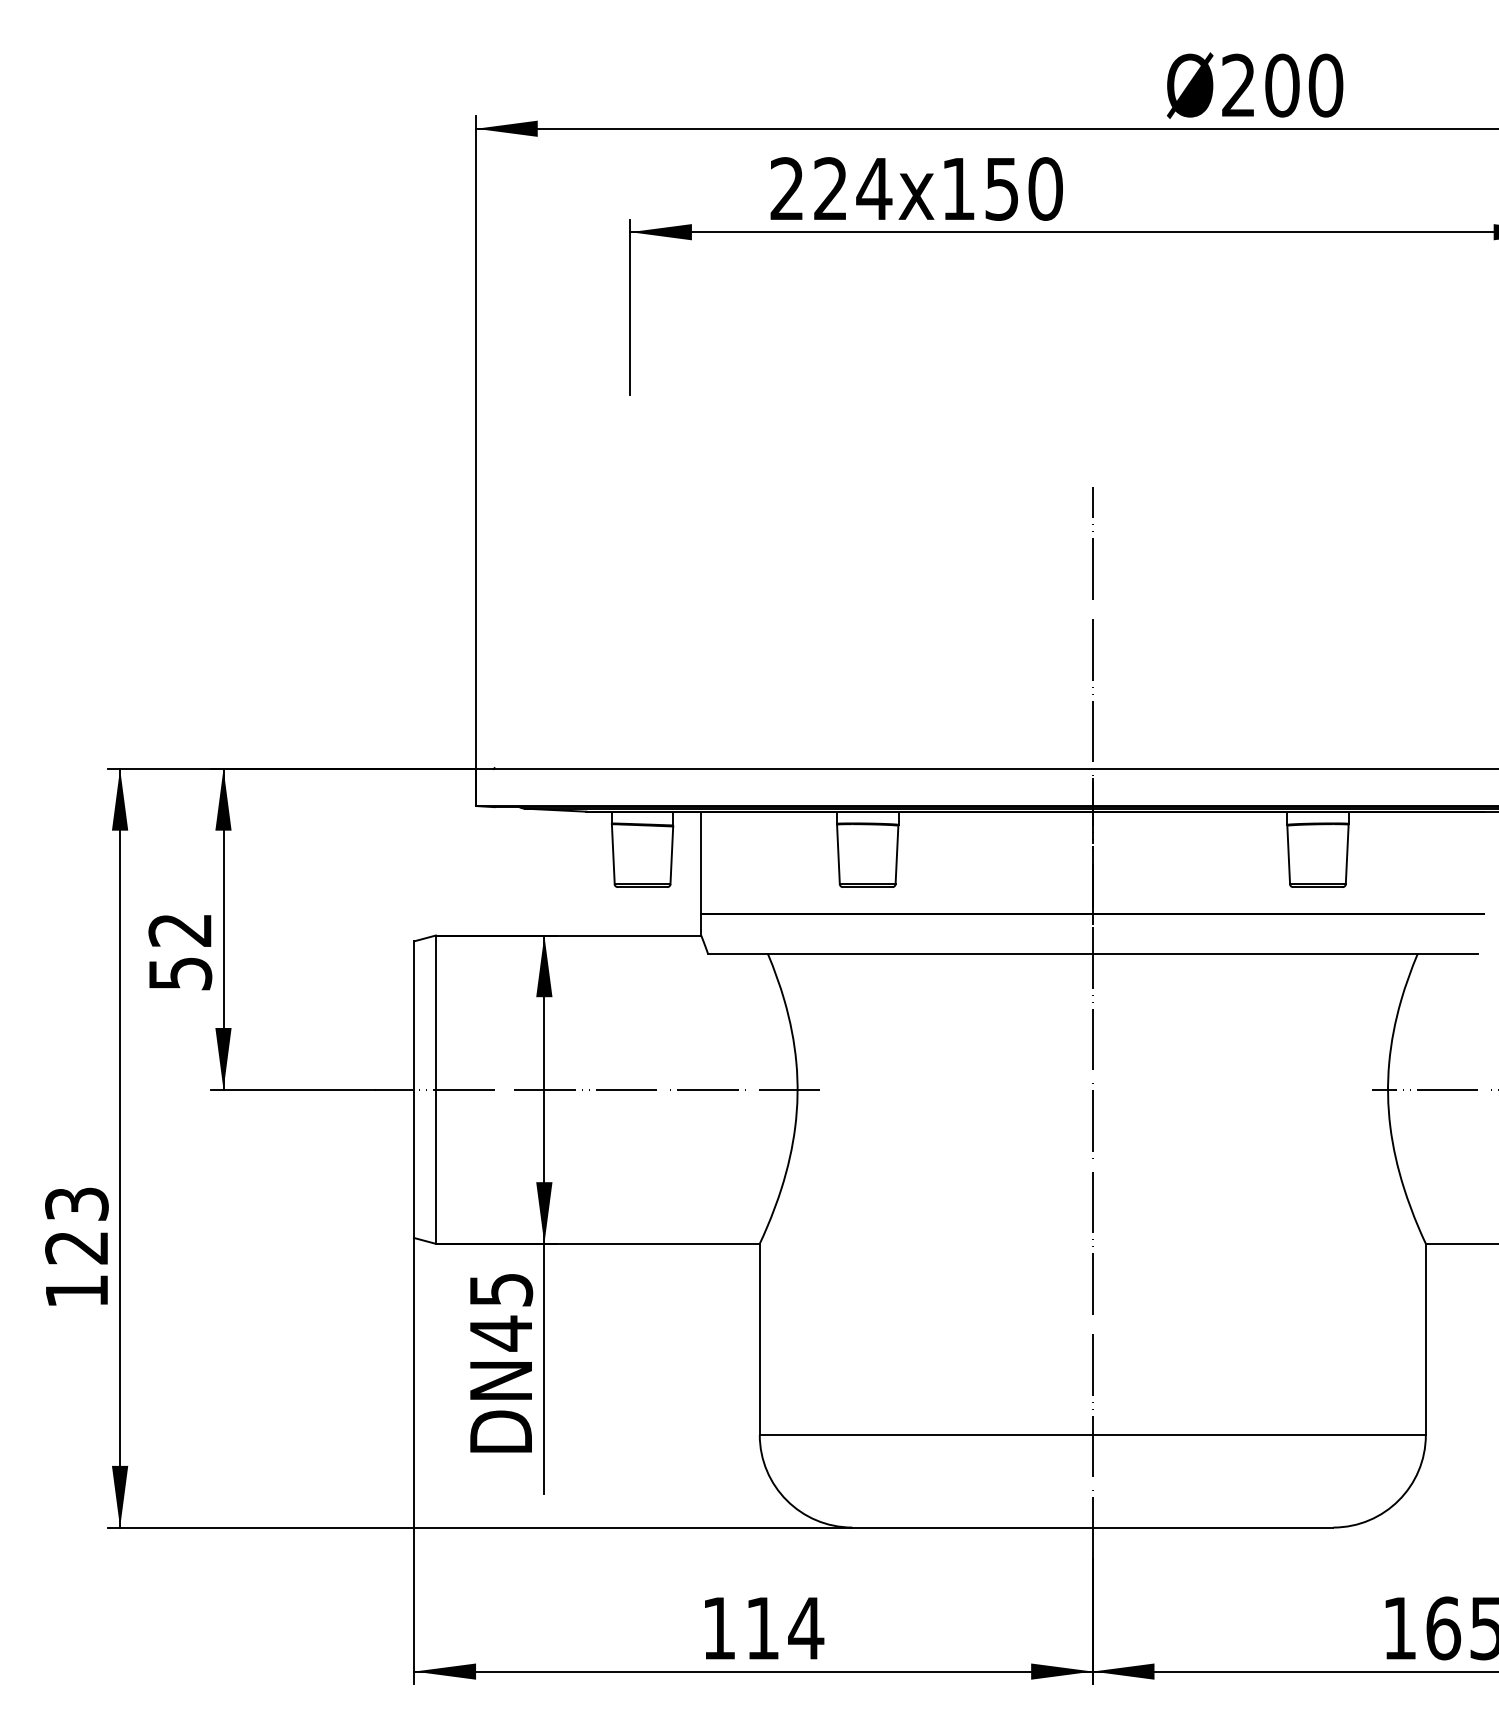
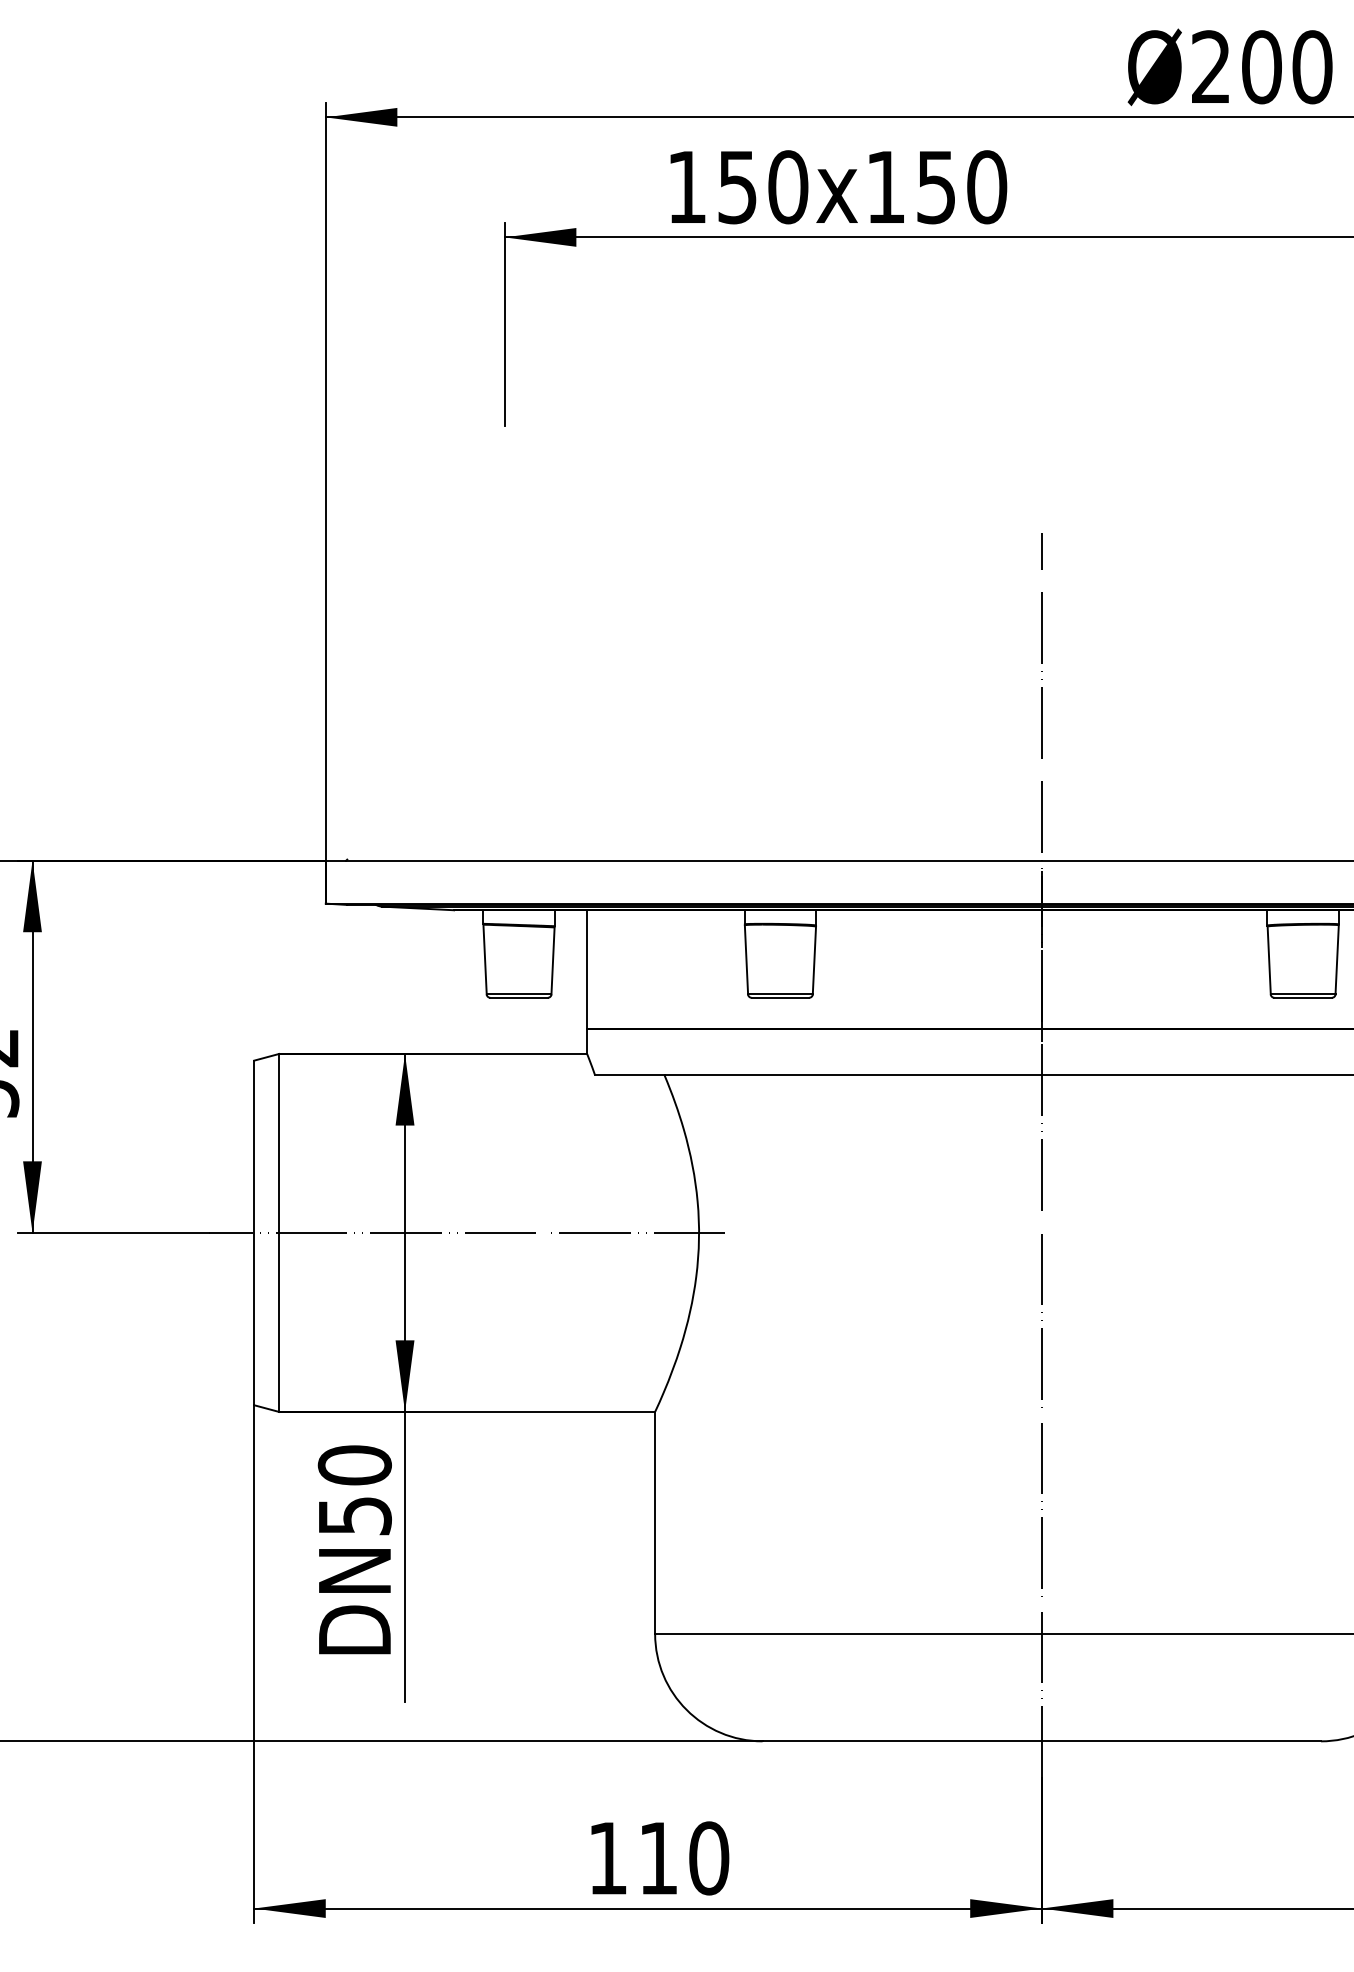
text: (831, 188) -> (738, 186), 224x150 -> 150x150
text: (501, 1311) -> (355, 1490), 45 -> 50
text: (806, 1628) -> (709, 1858), 114 -> 110

